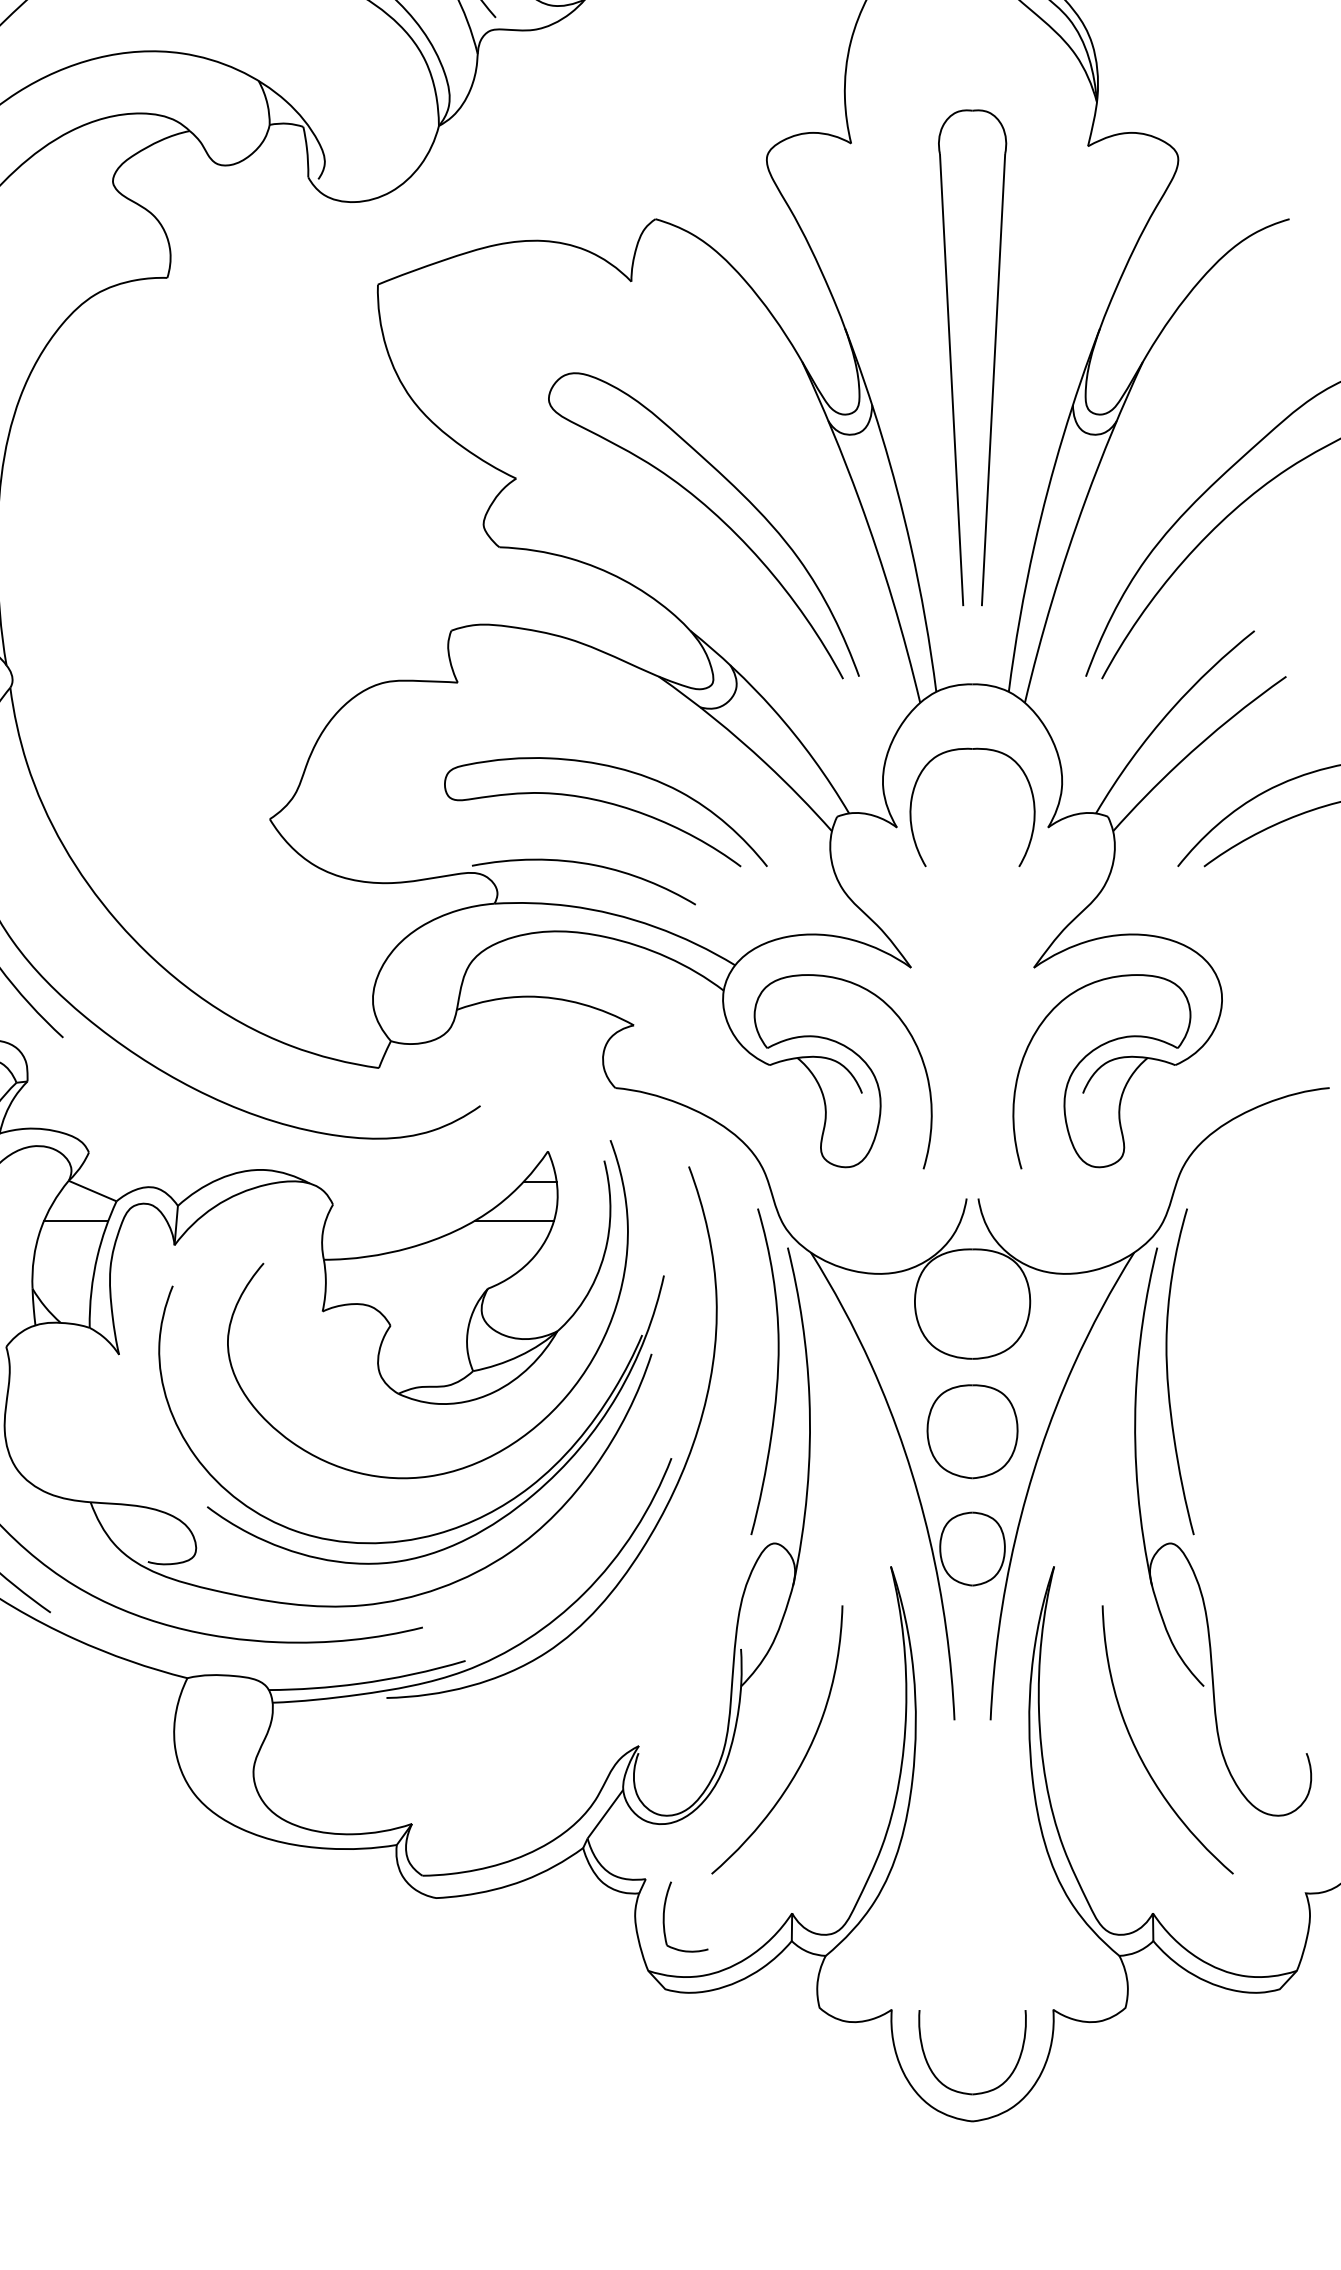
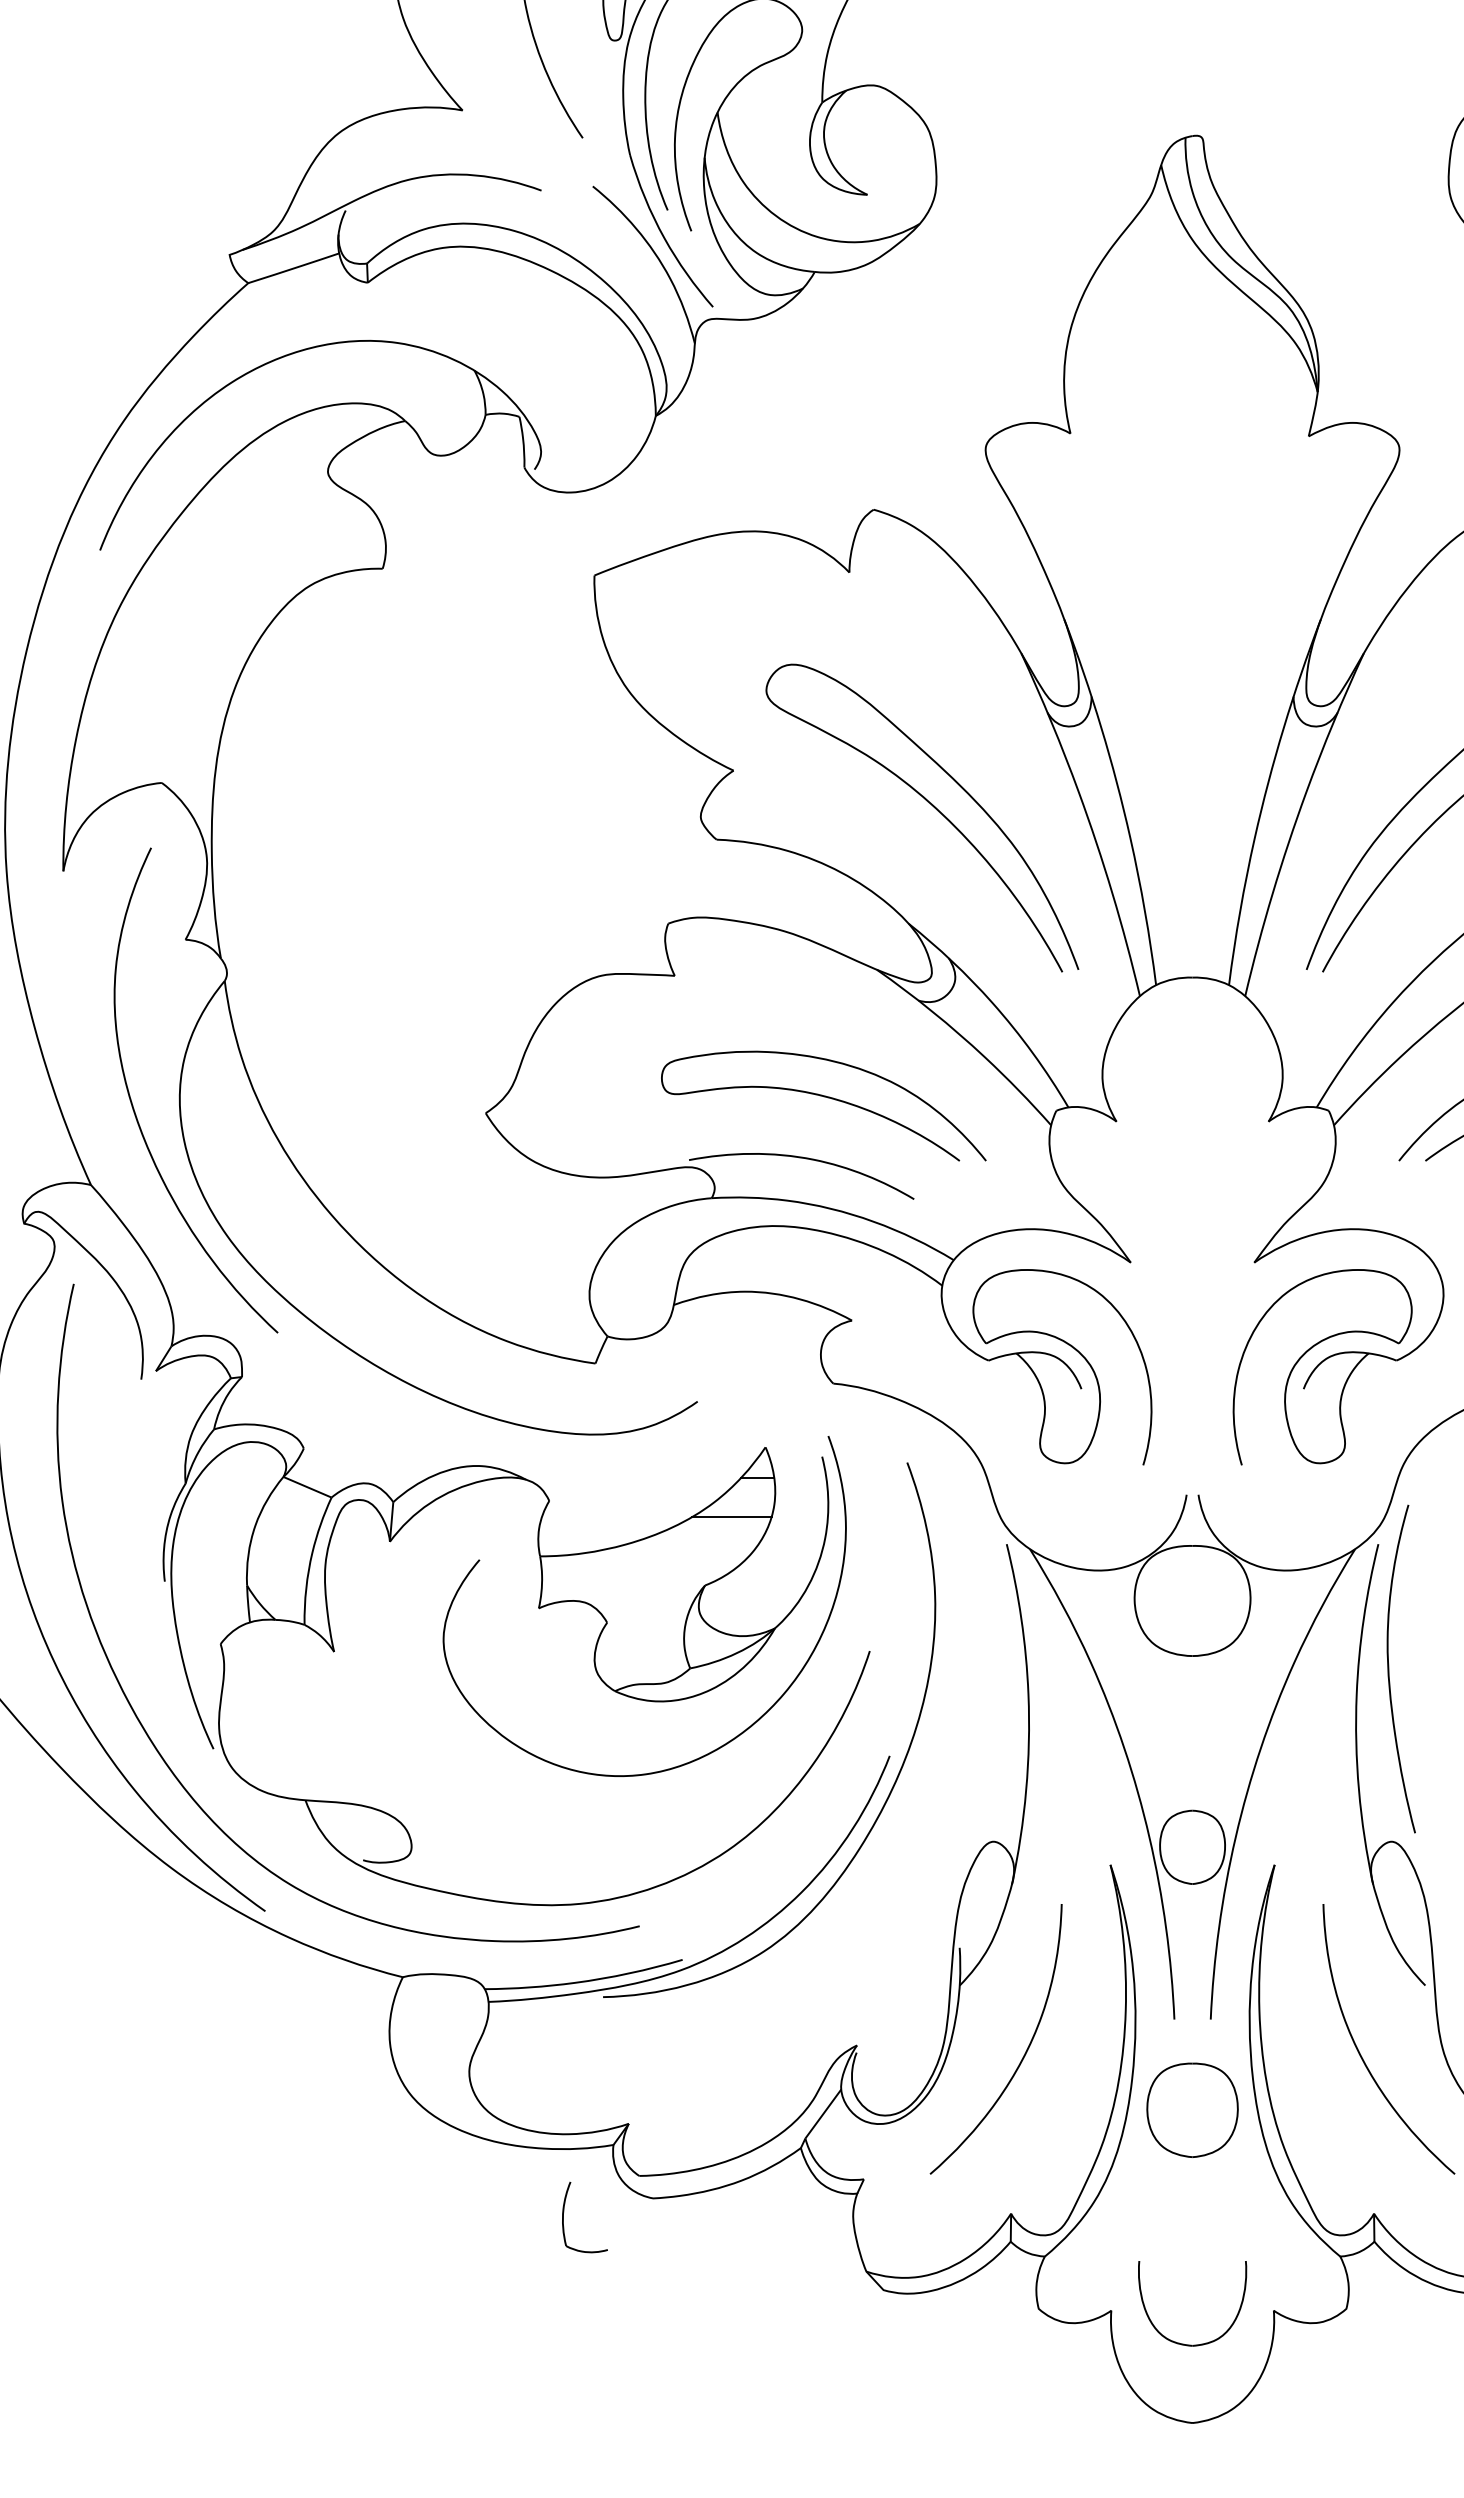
part: (951, 357) -> (1171, 648), removed
part: (972, 749) -> (1192, 1043), removed
line: (75, 1221) -> (290, 1517), removed
curve: (776, 1372) -> (995, 1669), removed
part: (972, 1430) -> (1192, 2109), moved
part: (448, 1529) -> (665, 1827), removed
part: (665, 1912) -> (564, 2212), moved
part: (963, 2092) -> (1183, 2343), moved

